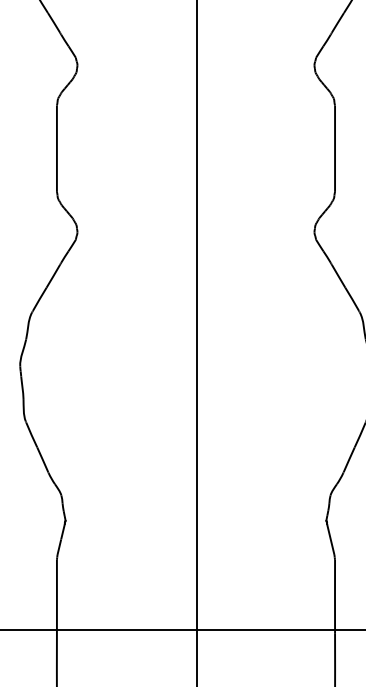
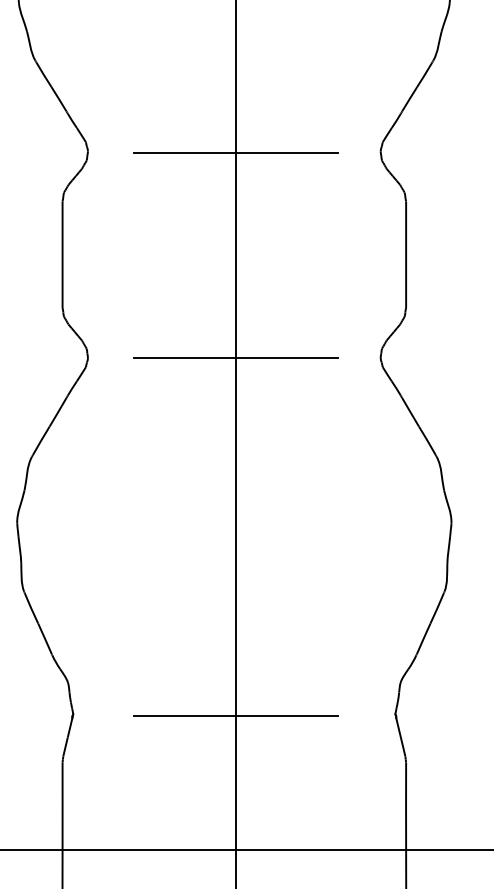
line: (196, 66) -> (235, 153), added
line: (196, 232) -> (235, 358), added
line: (196, 522) -> (235, 716), added

